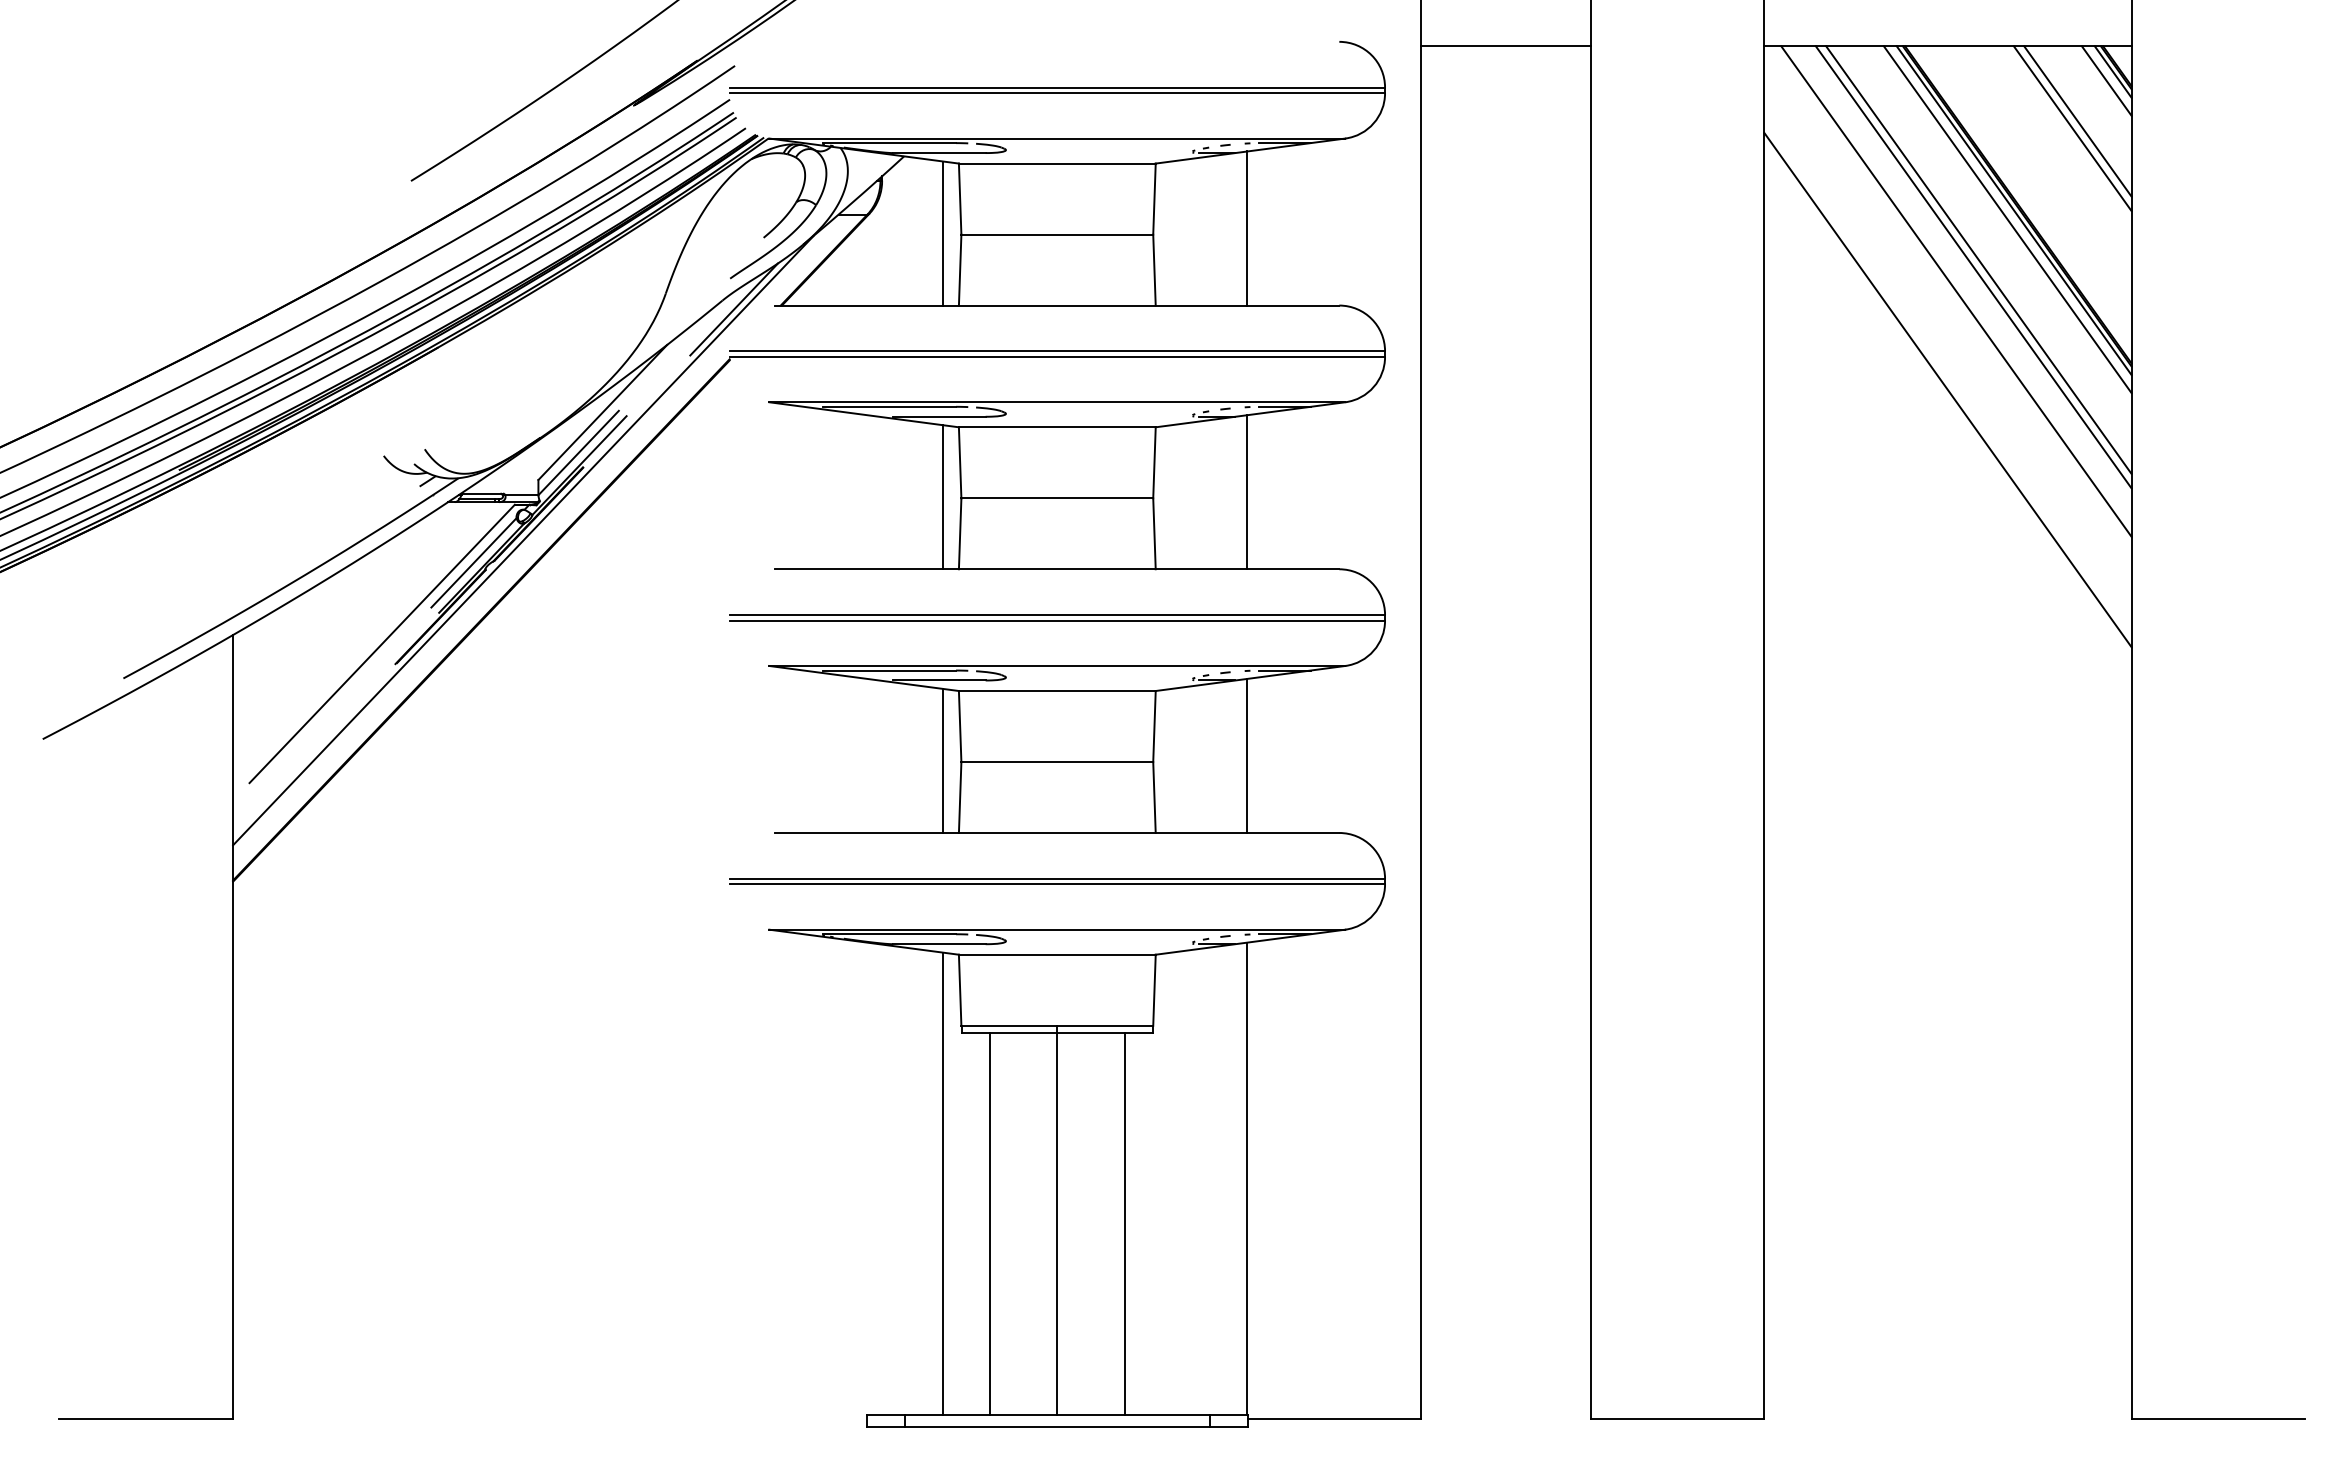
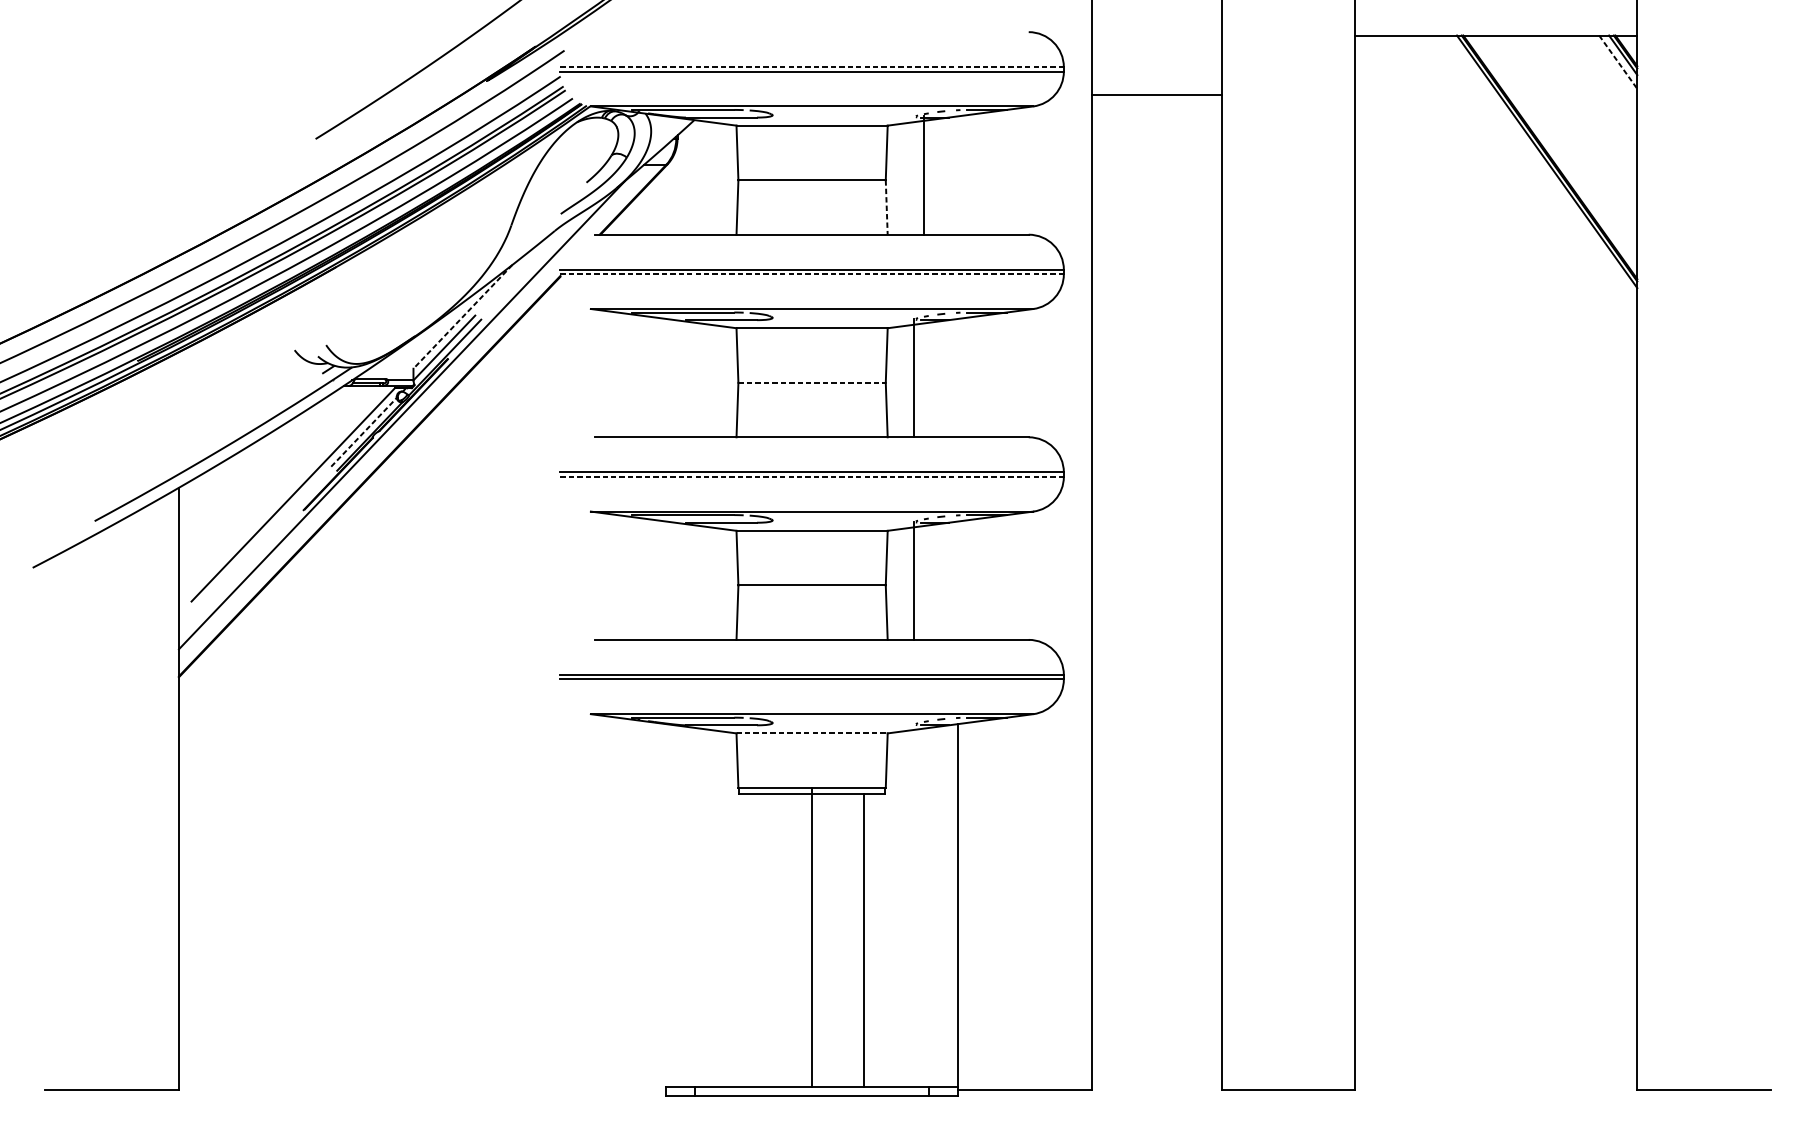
line: (1505, 46) -> (1156, 95), moved
line: (2106, 81) -> (1618, 62), solid -> dashed
line: (1057, 87) -> (812, 67), solid -> dashed
line: (2077, 121) -> (1595, 93), removed
line: (2072, 128) -> (1591, 98), removed
line: (2007, 219) -> (1542, 168), removed
line: (1247, 228) -> (923, 175), moved
line: (943, 233) -> (724, 179), removed
line: (1978, 259) -> (1519, 199), removed
line: (1973, 267) -> (1515, 205), removed
line: (1154, 270) -> (886, 207), solid -> dashed
line: (1956, 291) -> (1502, 223), removed
line: (734, 309) -> (564, 237), removed
line: (1057, 356) -> (812, 273), solid -> dashed
line: (1947, 390) -> (1495, 299), removed
line: (602, 412) -> (462, 316), solid -> dashed
line: (1247, 492) -> (913, 378), moved
line: (943, 497) -> (724, 382), removed
line: (1057, 498) -> (812, 382), solid -> dashed
line: (473, 562) -> (363, 432), solid -> dashed
line: (1057, 620) -> (812, 476), solid -> dashed
line: (1247, 755) -> (914, 580), moved
line: (943, 760) -> (724, 584), removed
line: (1057, 954) -> (812, 733), solid -> dashed
line: (943, 1183) -> (724, 909), removed
line: (989, 1223) -> (759, 939), removed

